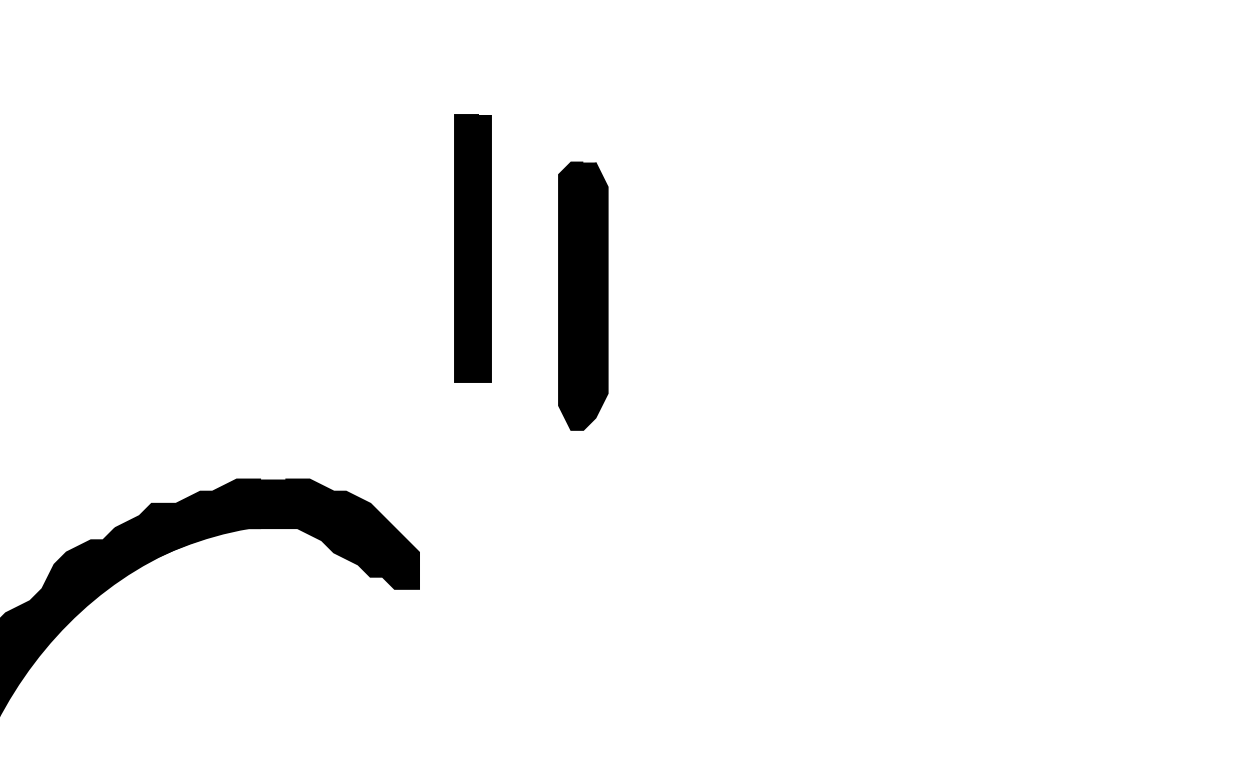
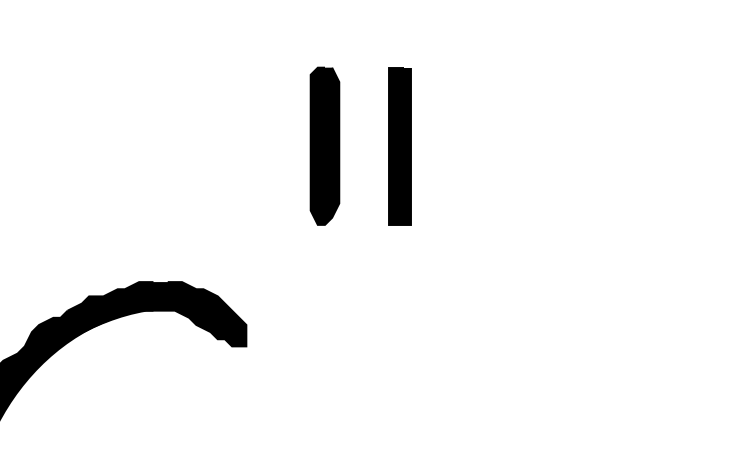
part: (471, 248) -> (399, 146), moved
part: (582, 294) -> (324, 145), moved

